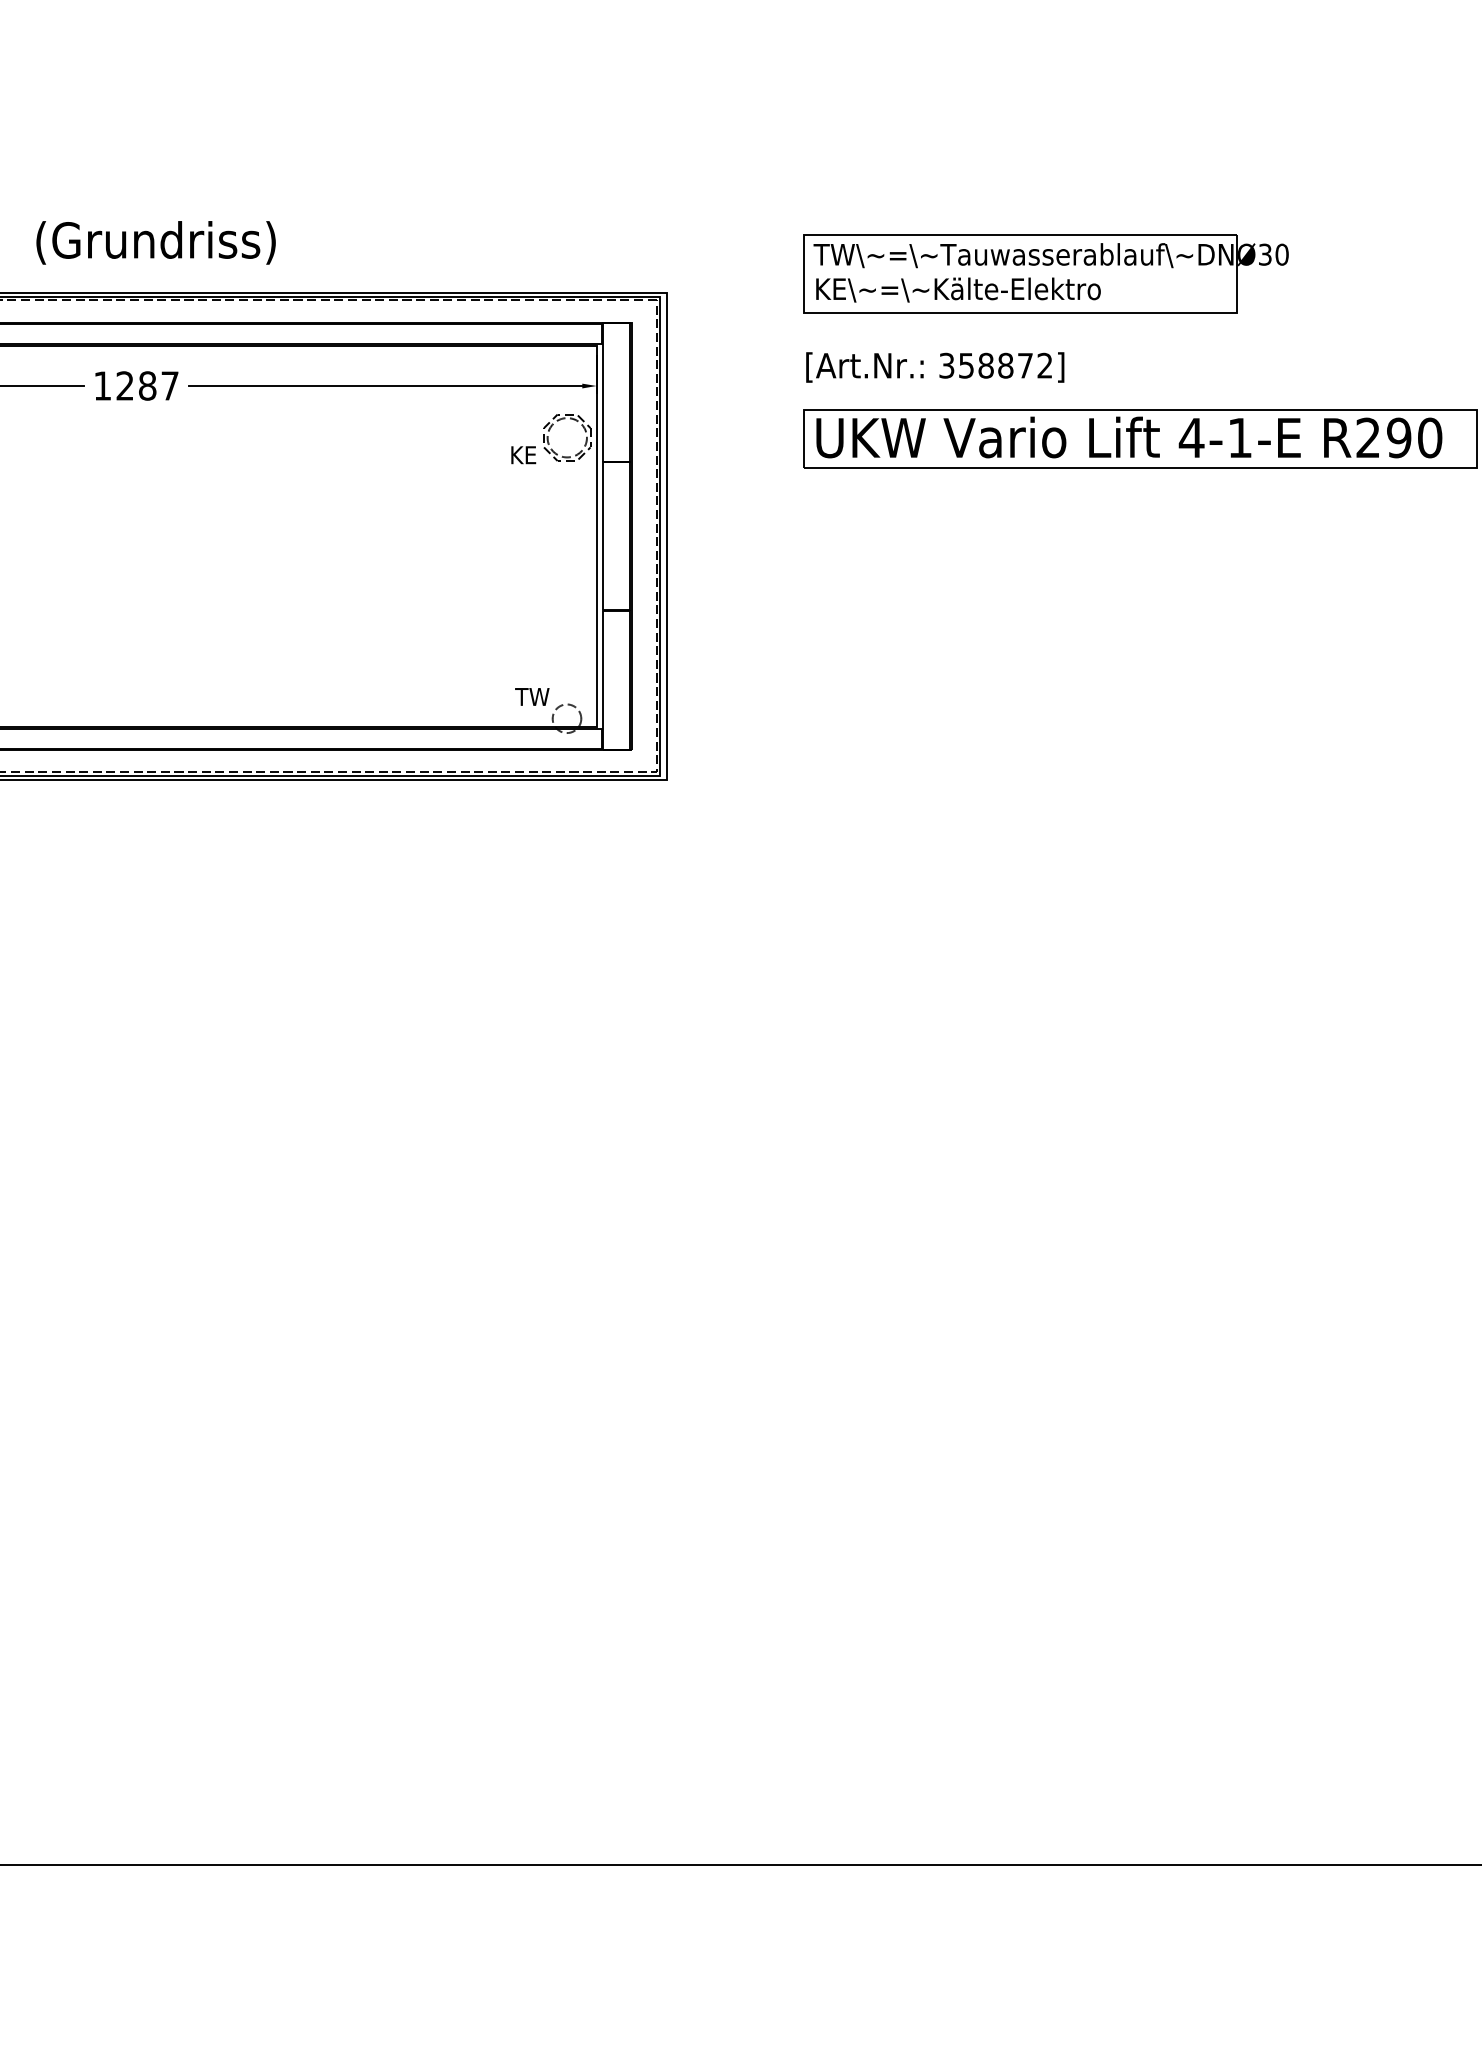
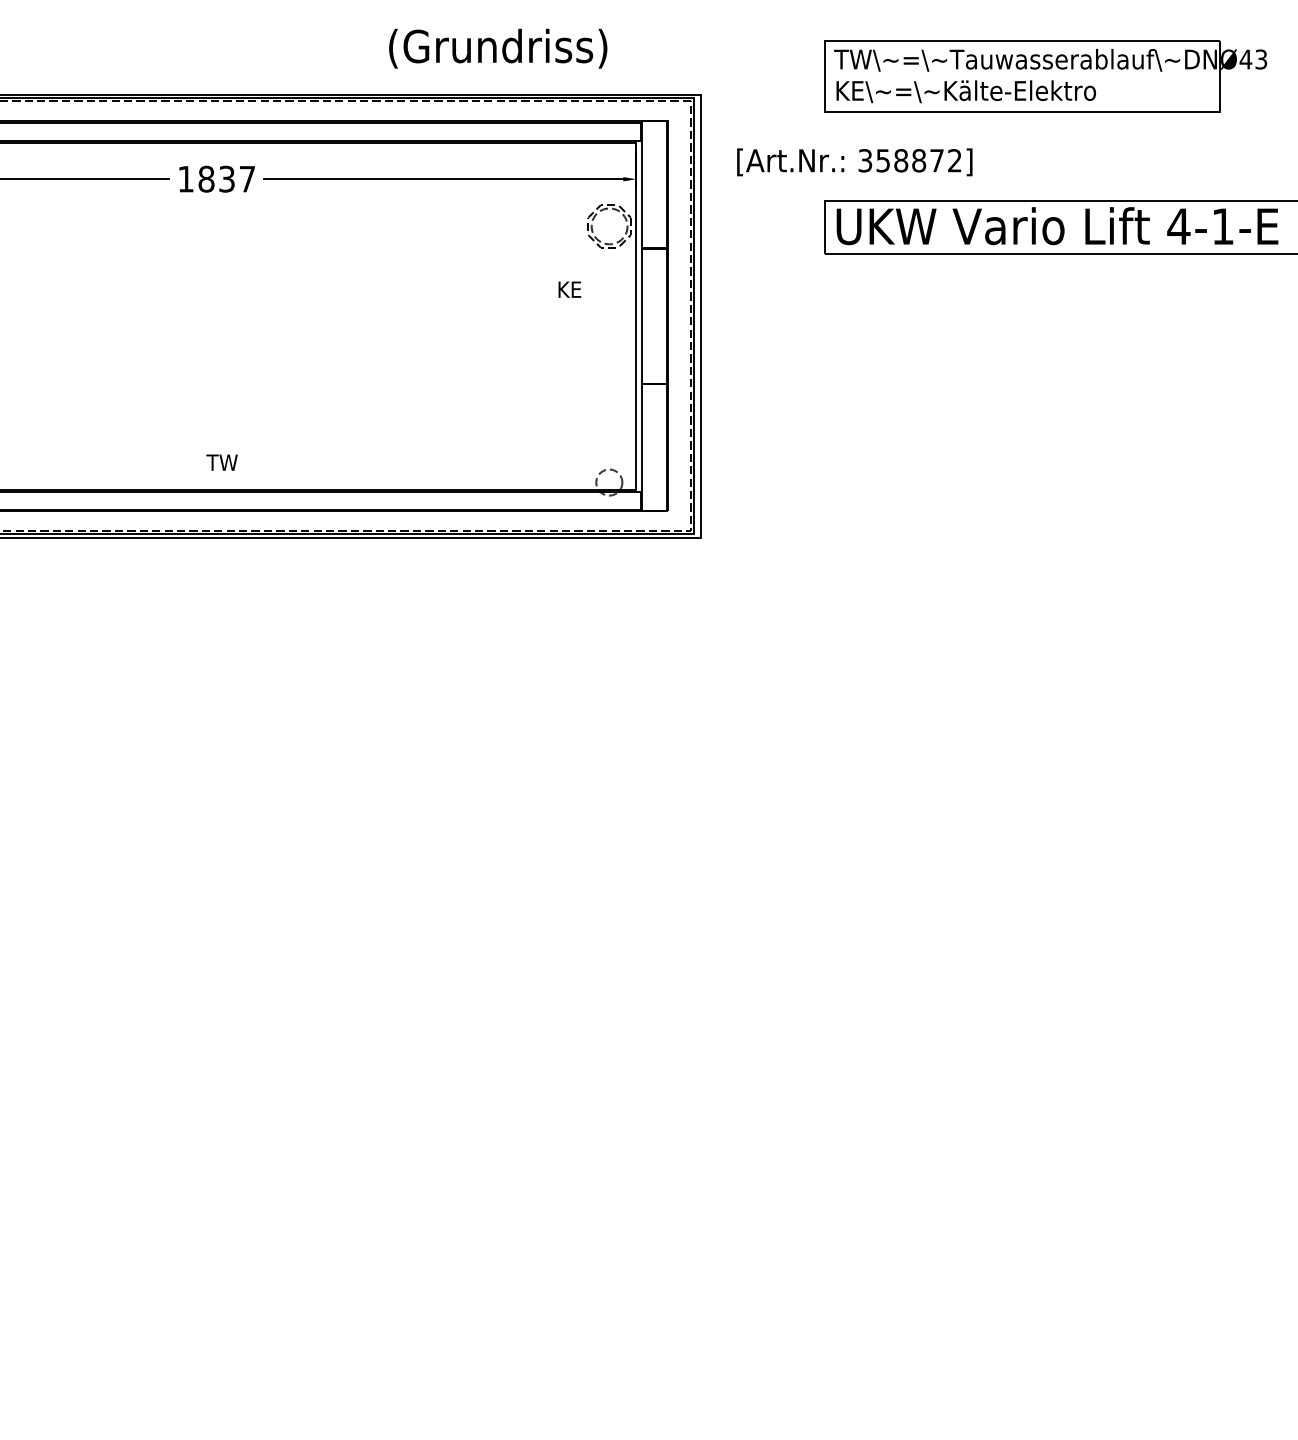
text: (155, 242) -> (497, 48), moved
text: (1273, 254) -> (1253, 59), DNØ30 -> DNØ43
text: (935, 367) -> (855, 162), moved
text: (136, 385) -> (216, 178), 1287 -> 1837
text: (523, 455) -> (569, 289), moved
text: (532, 696) -> (222, 462), moved

